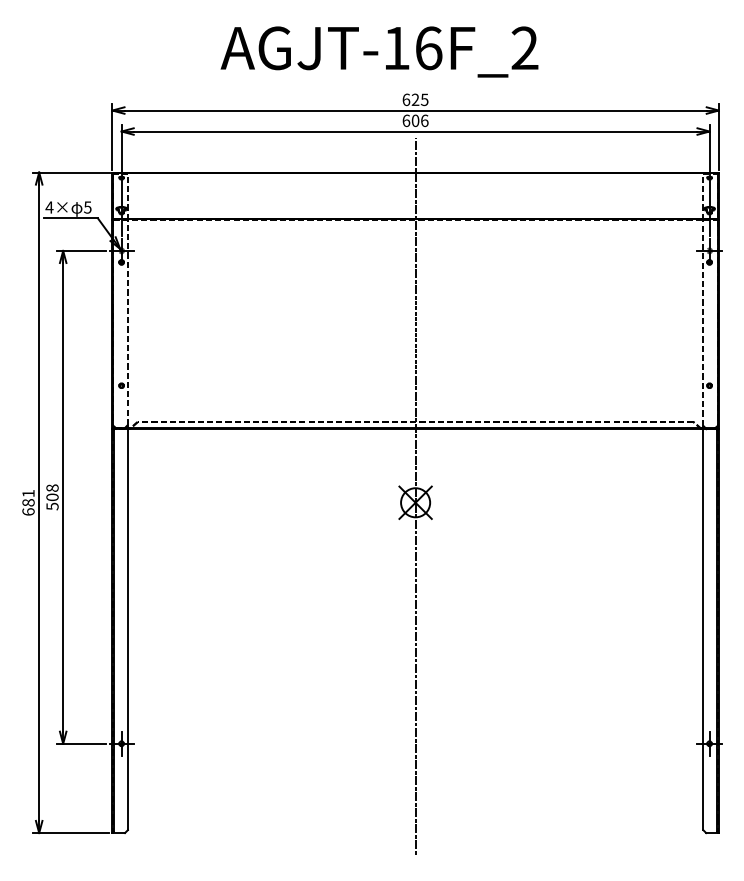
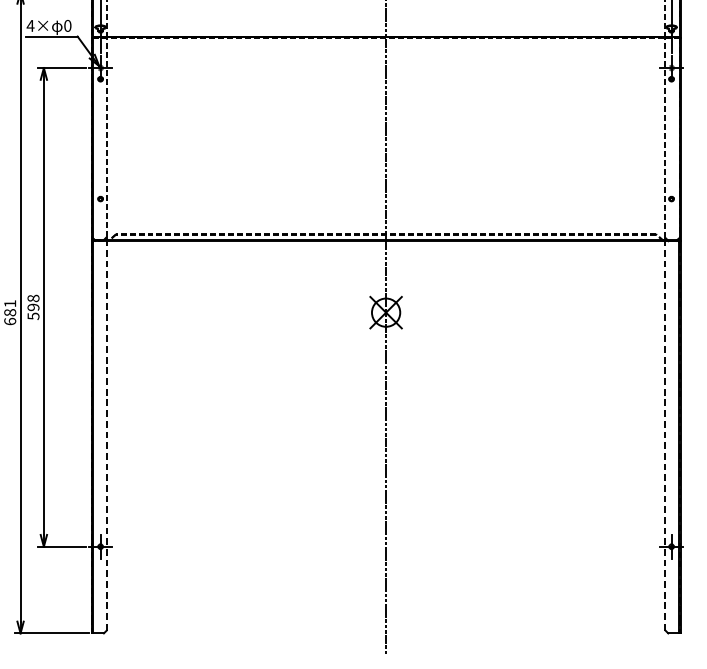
text: (87, 207) -> (67, 25), 5 -> 0
text: (52, 497) -> (33, 307), 508 -> 598
line: (127, 629) -> (106, 435), solid -> dashed
line: (703, 629) -> (665, 435), solid -> dashed

